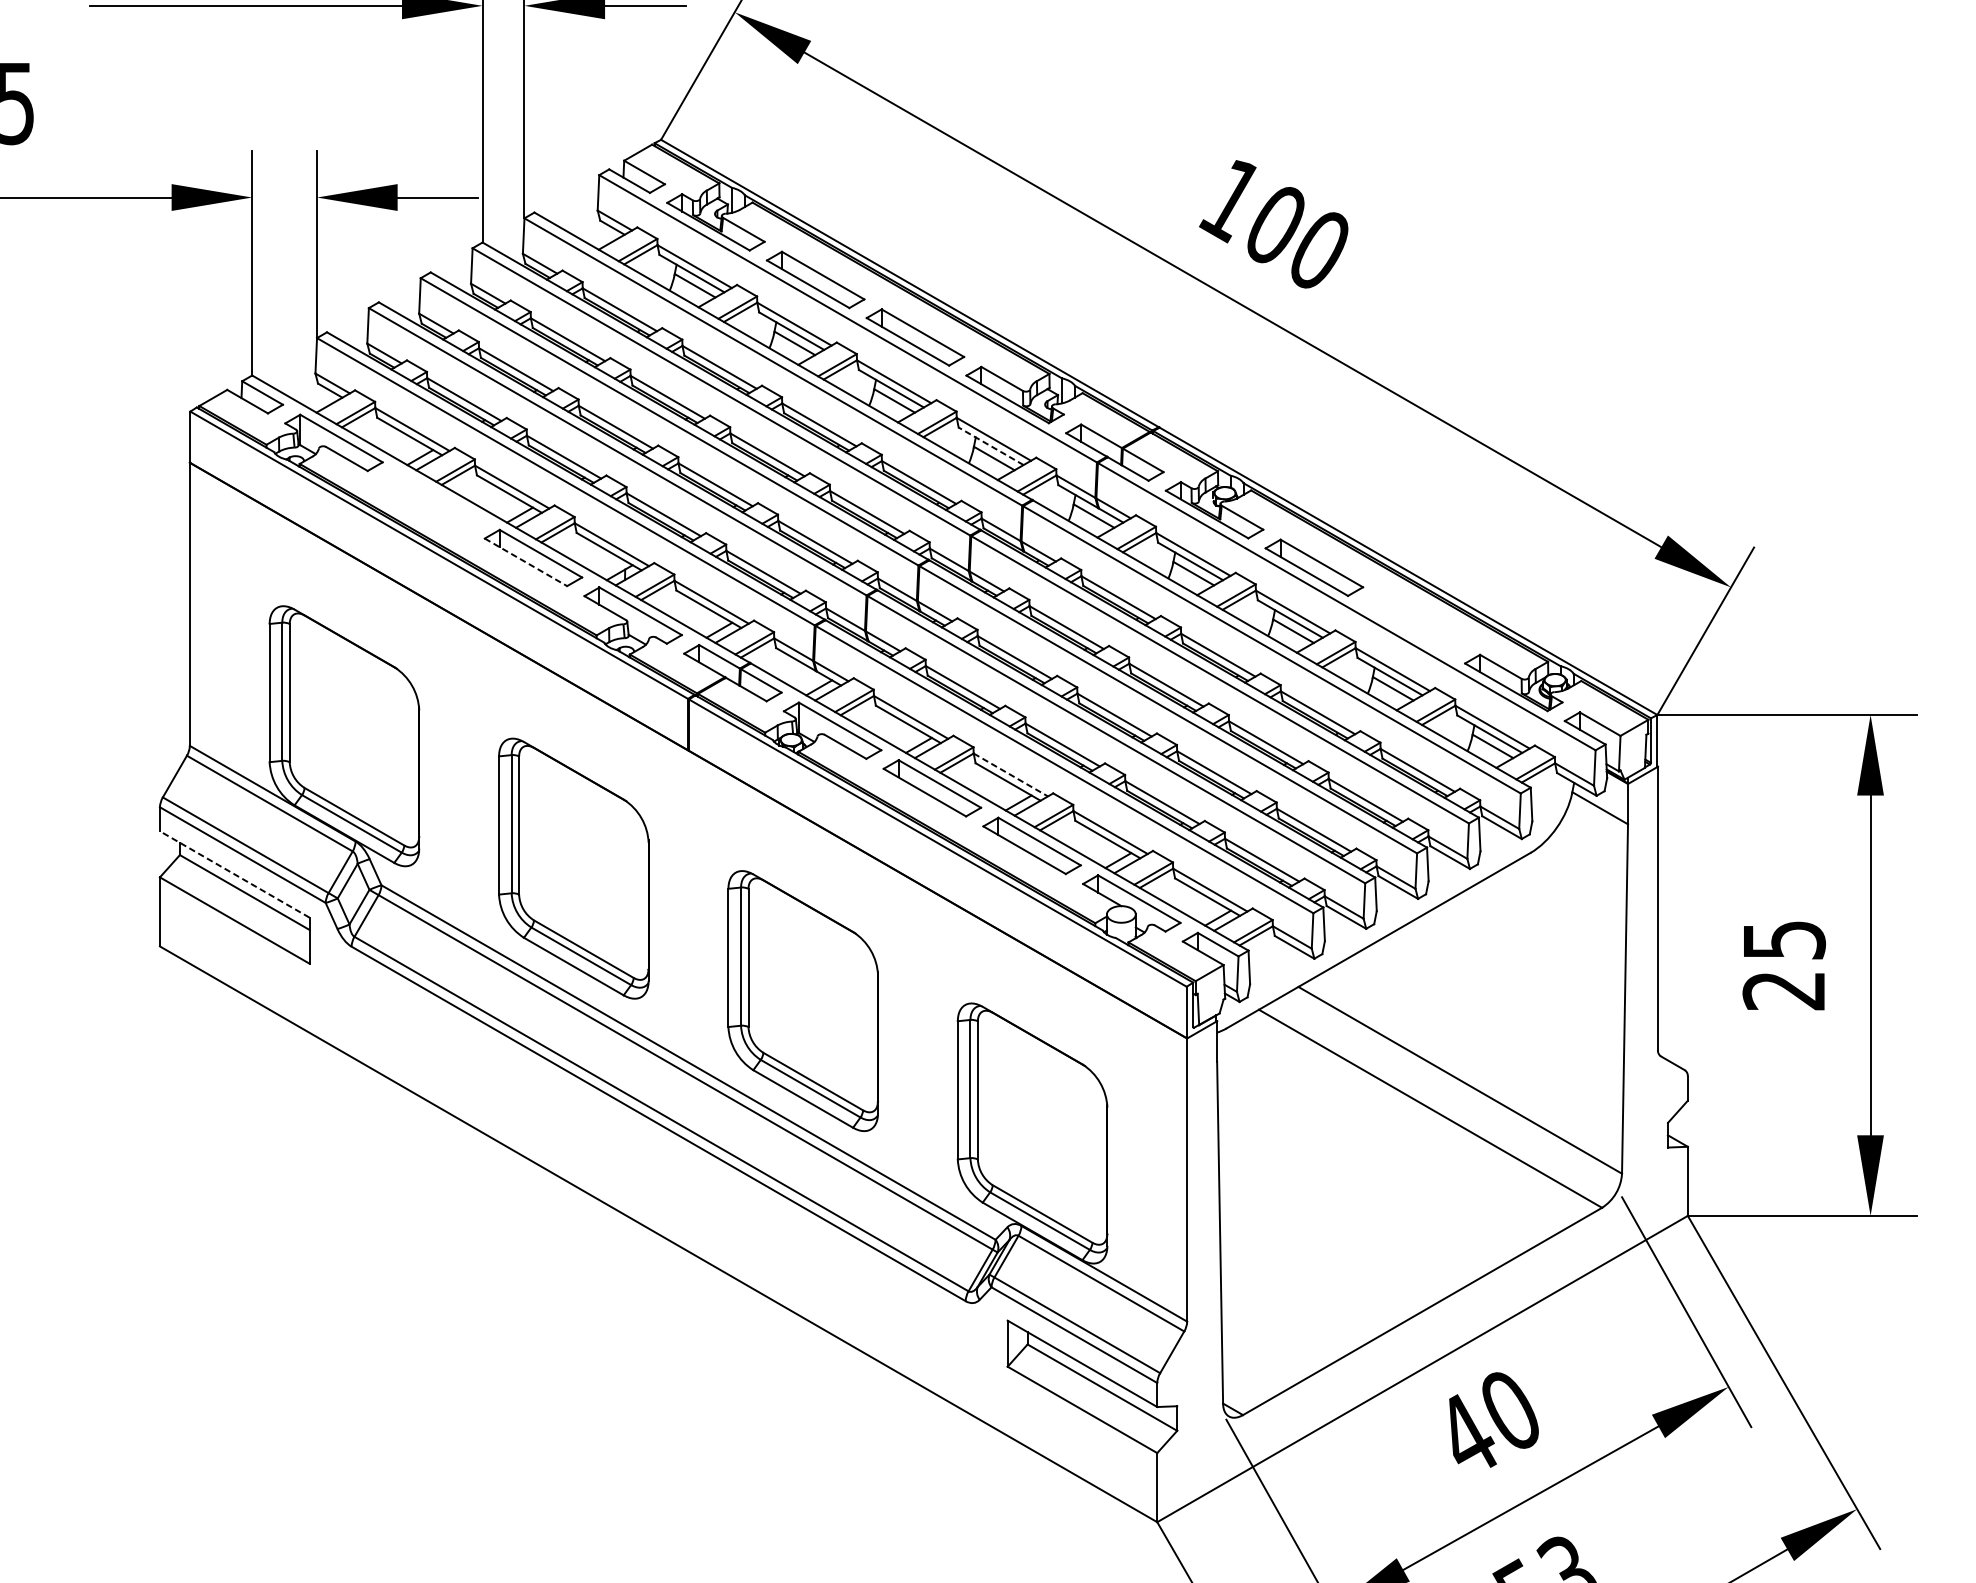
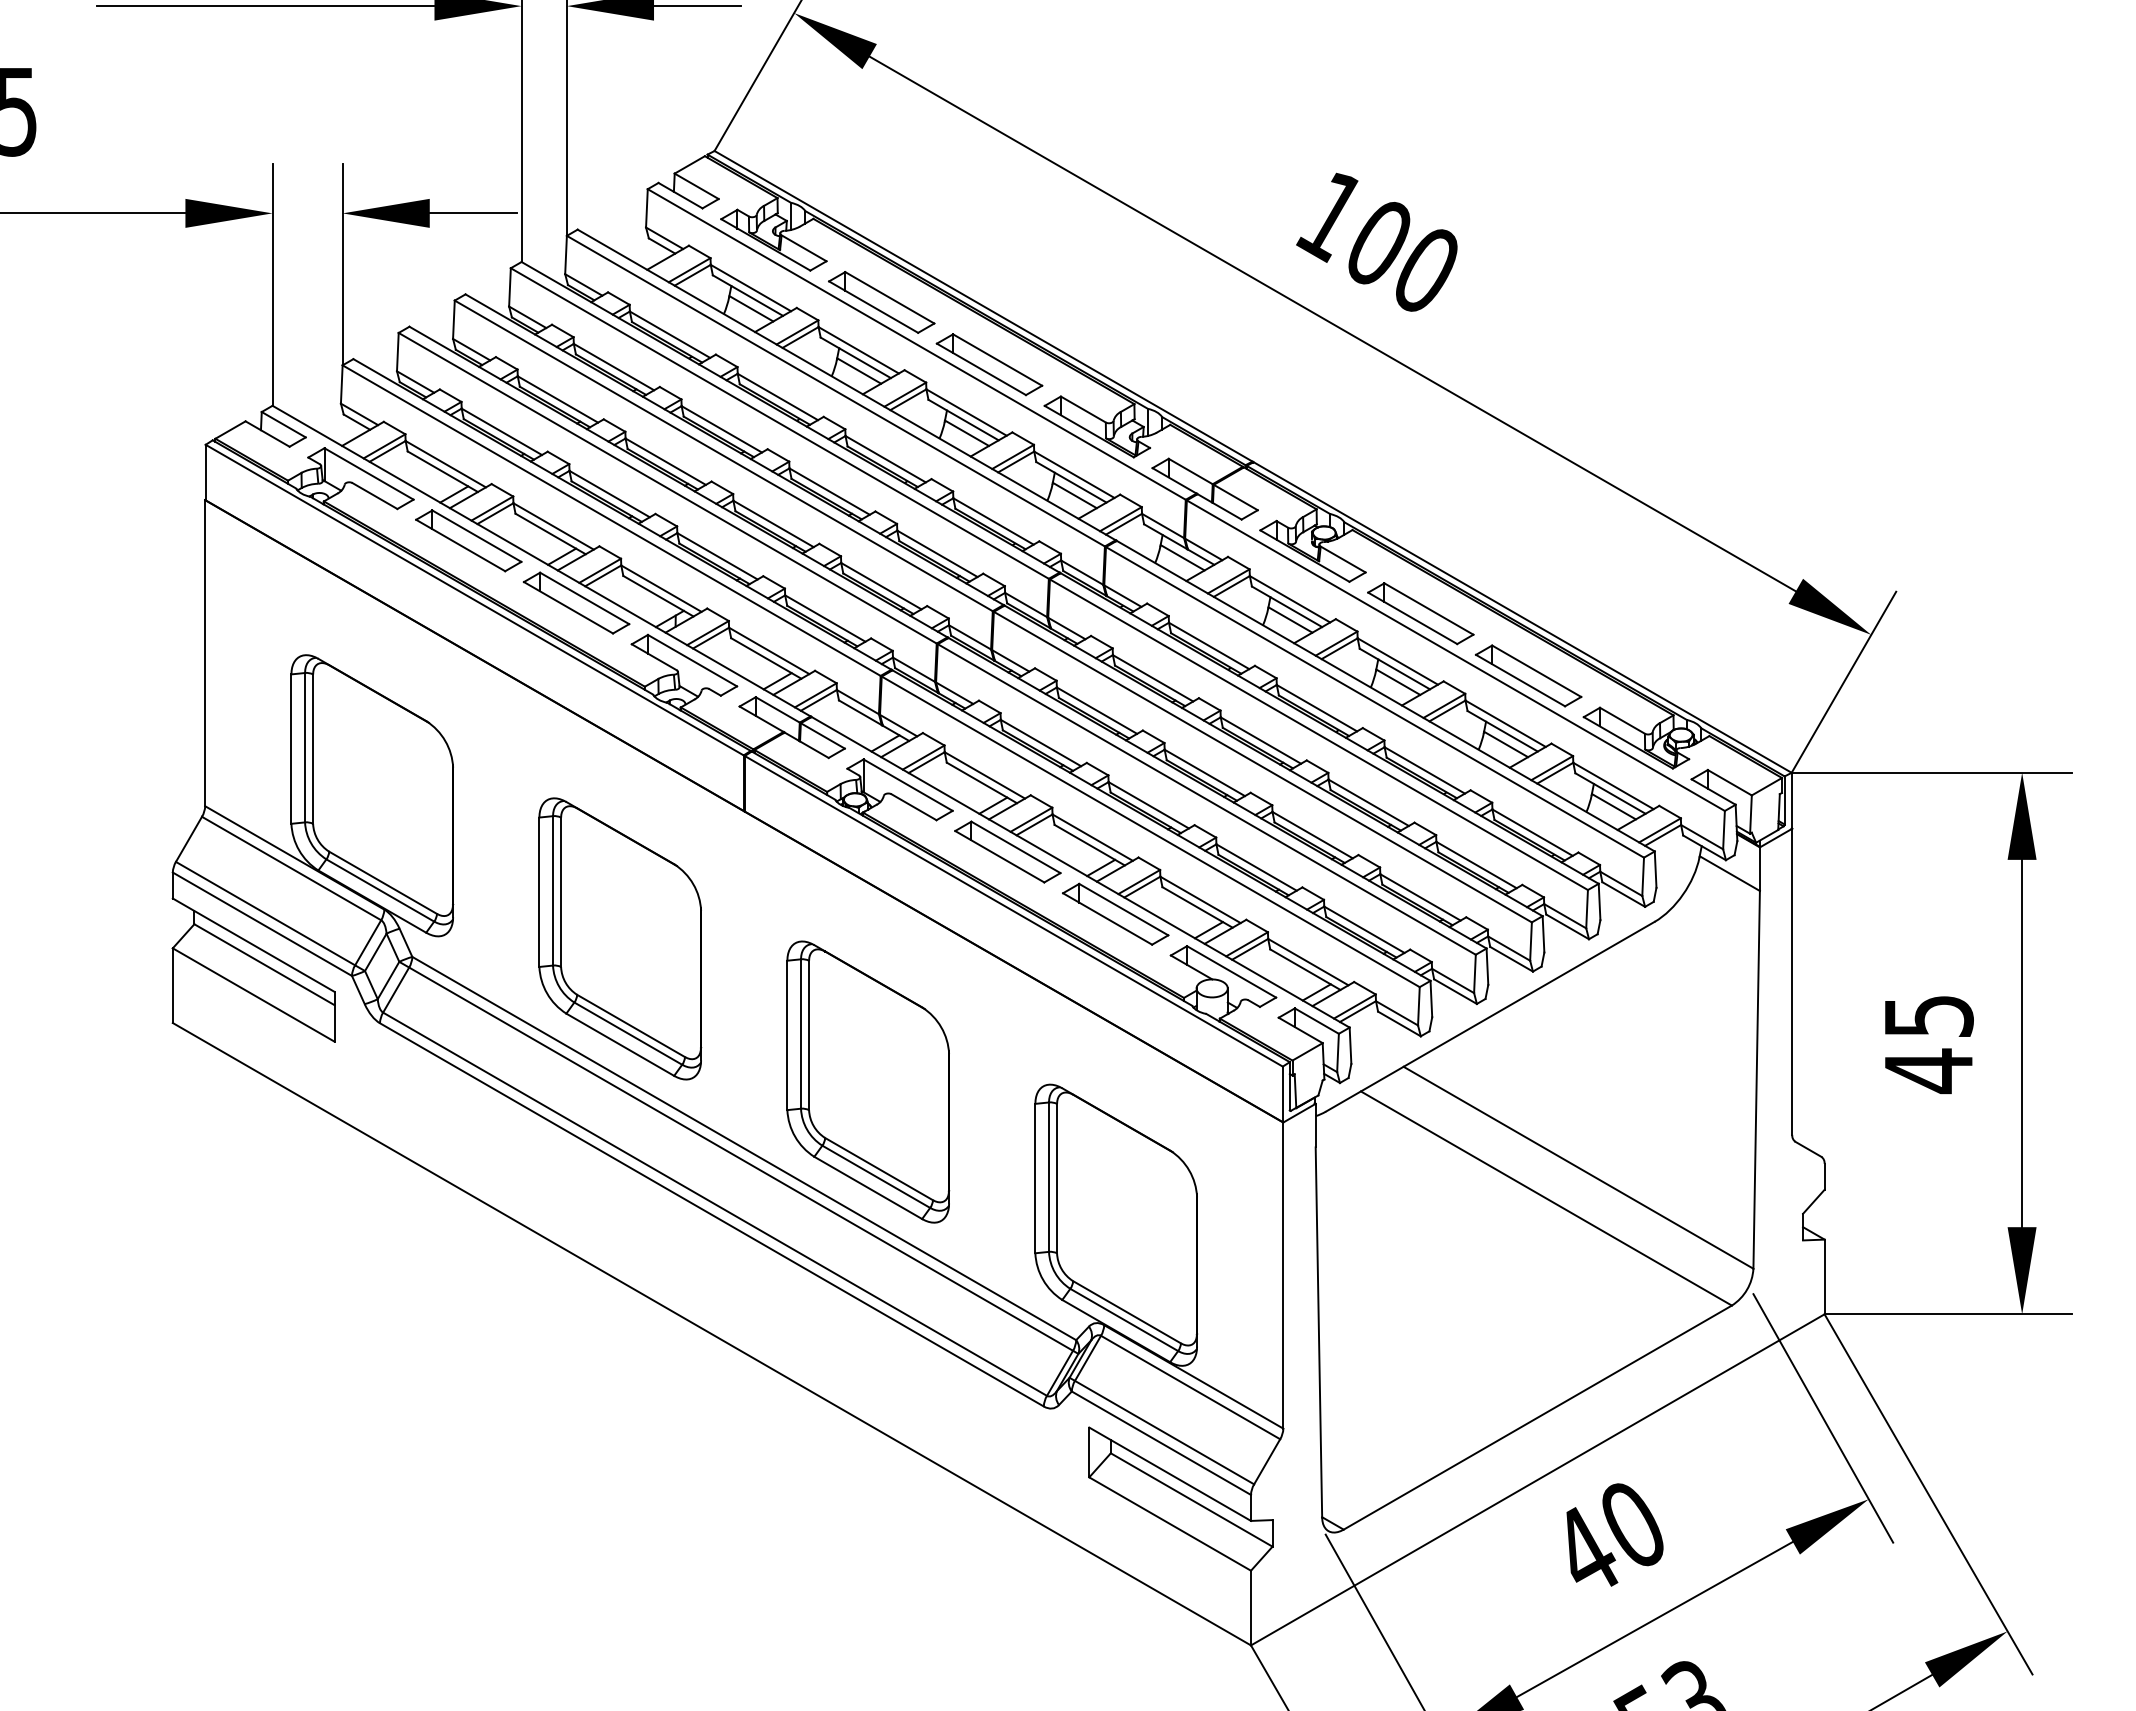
line: (991, 446) -> (1071, 482), dashed -> solid
part: (433, 500) -> (468, 540), added
line: (525, 563) -> (568, 608), dashed -> solid
part: (1413, 624) -> (1528, 675), added
line: (1011, 774) -> (1093, 837), dashed -> solid
line: (234, 873) -> (253, 944), dashed -> solid
text: (1783, 991) -> (1927, 1071), 25 -> 45

